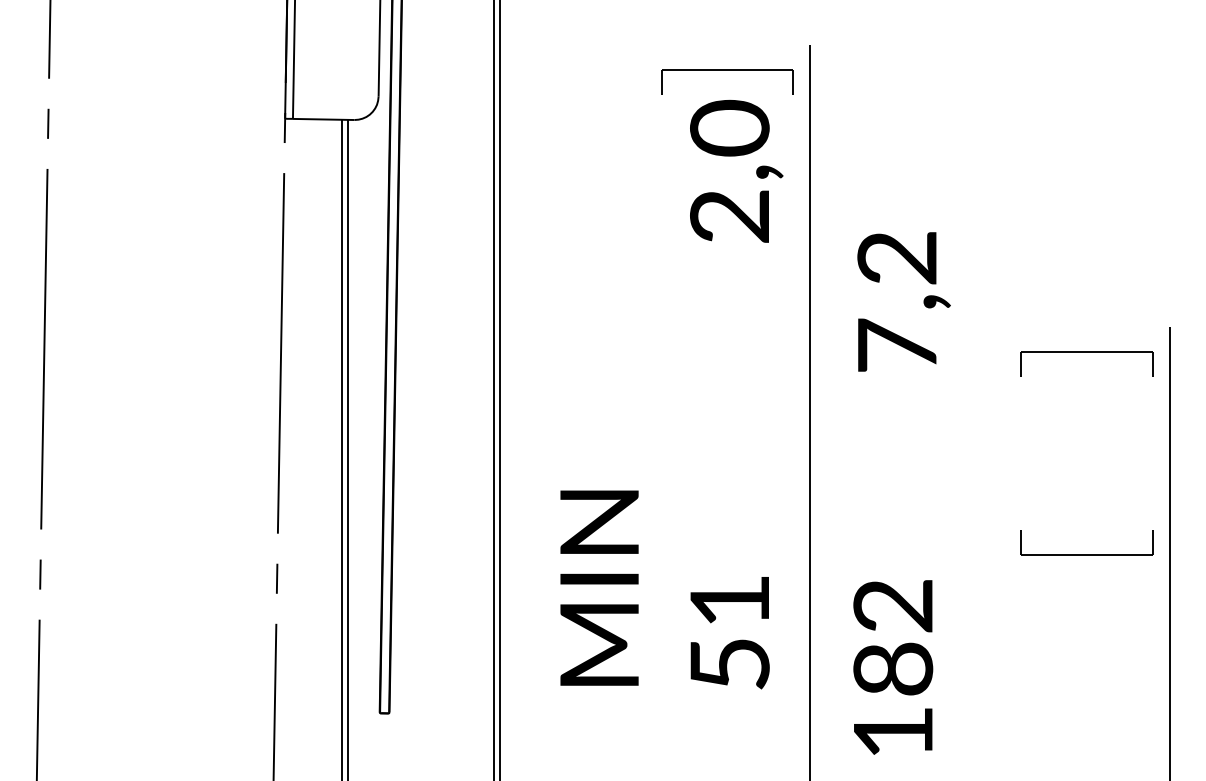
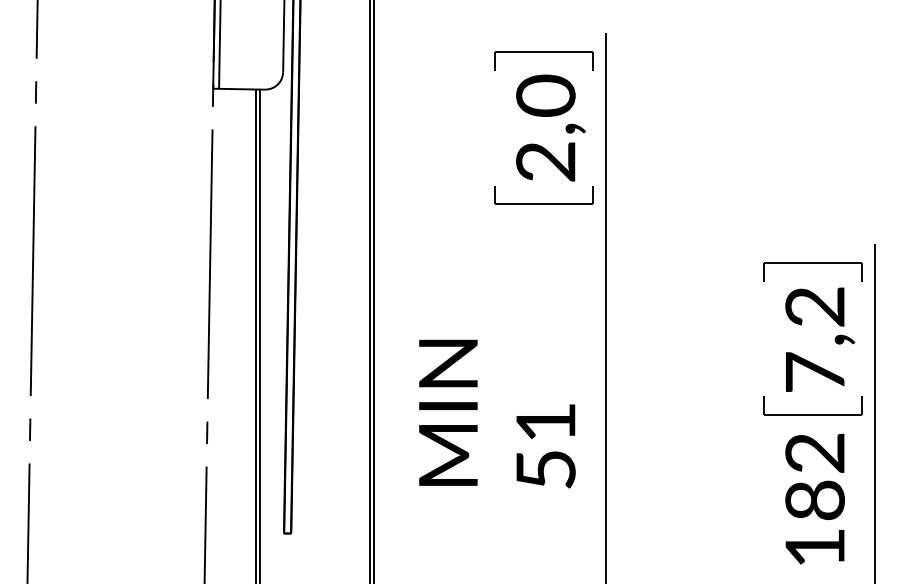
part: (726, 272) -> (543, 203), added
text: (904, 301) -> (820, 339), moved
text: (665, 589) -> (497, 413), moved
text: (892, 667) -> (814, 499), moved

